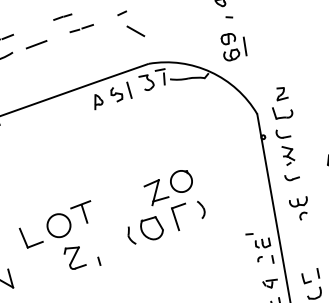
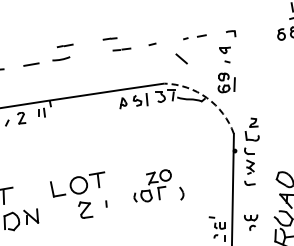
line: (135, 30) -> (181, 58), moved
line: (35, 44) -> (87, 54), removed
arc: (210, 71) -> (206, 97), solid -> dashed
part: (159, 206) -> (152, 185), size x0.7
part: (300, 208) -> (251, 222), moved
line: (99, 260) -> (106, 203), moved

